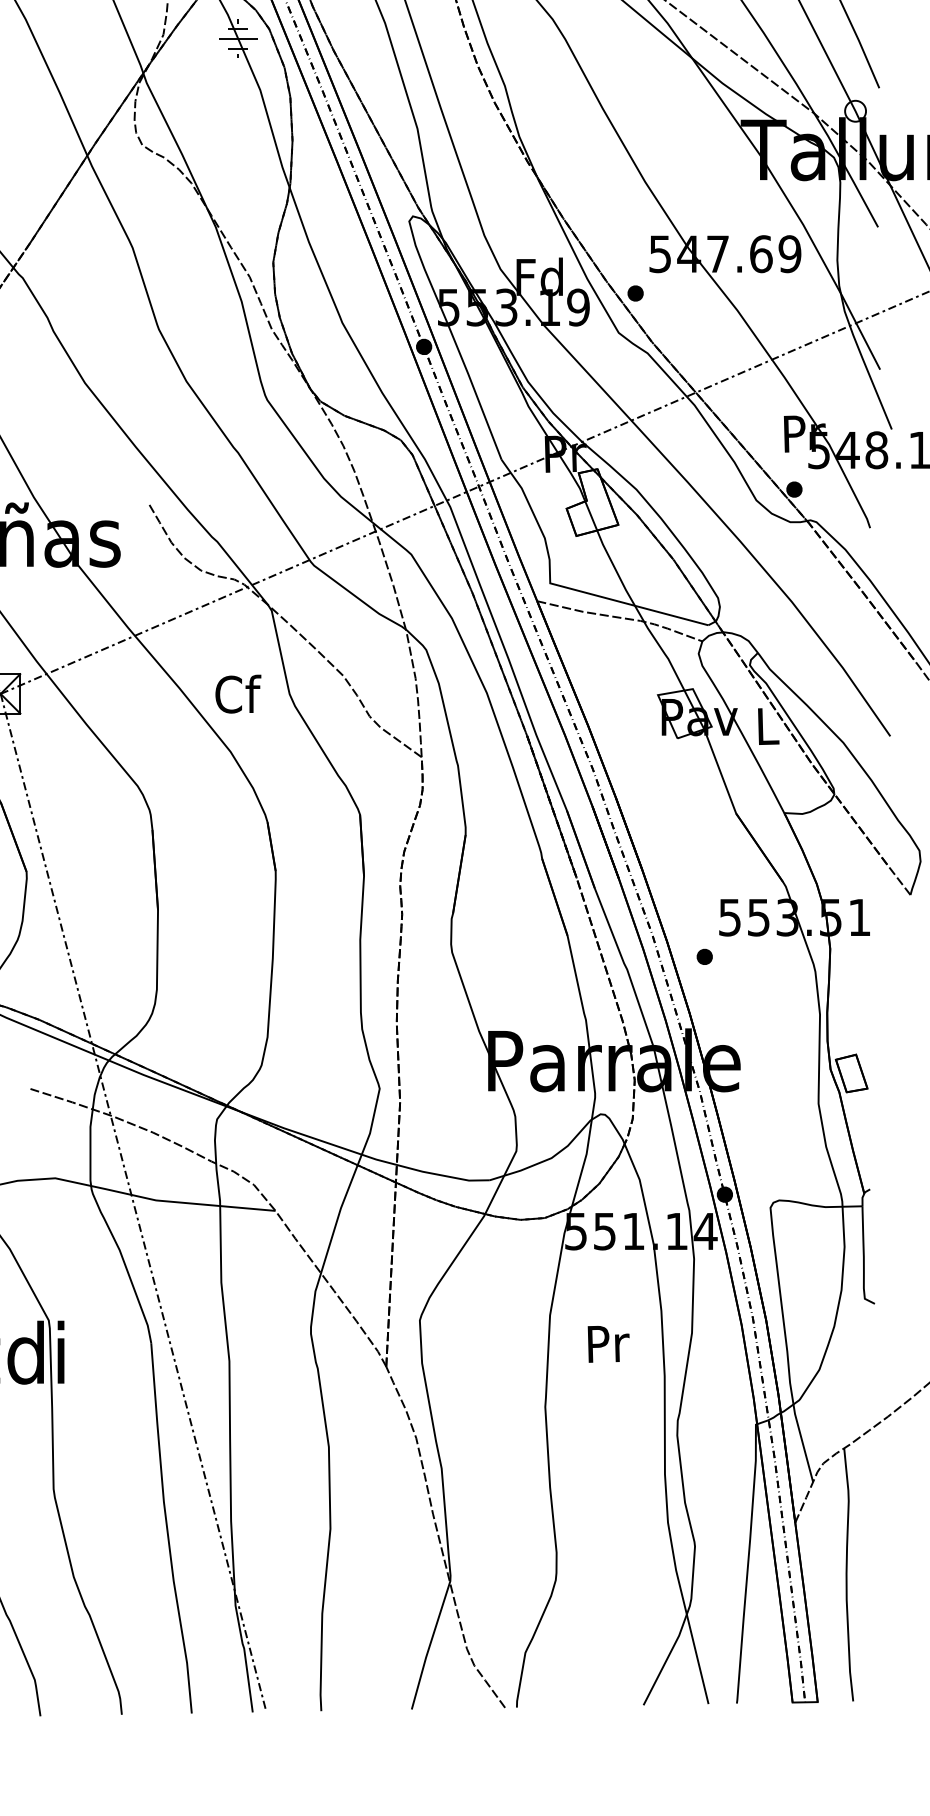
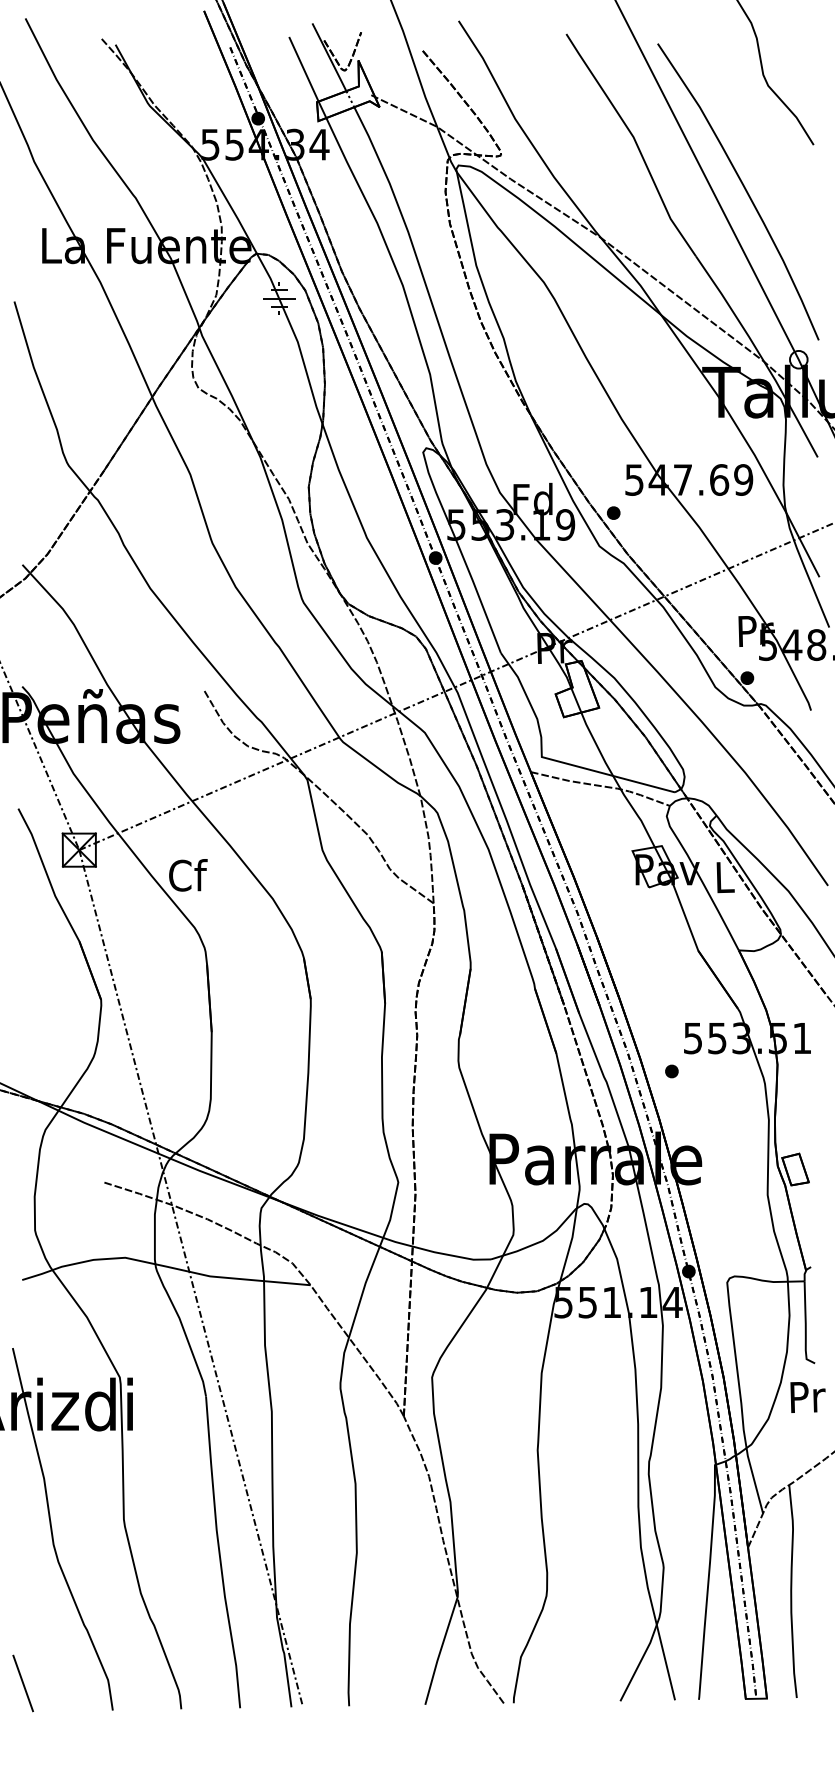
text: (238, 694) -> (188, 875), moved
text: (608, 1344) -> (807, 1397), moved

